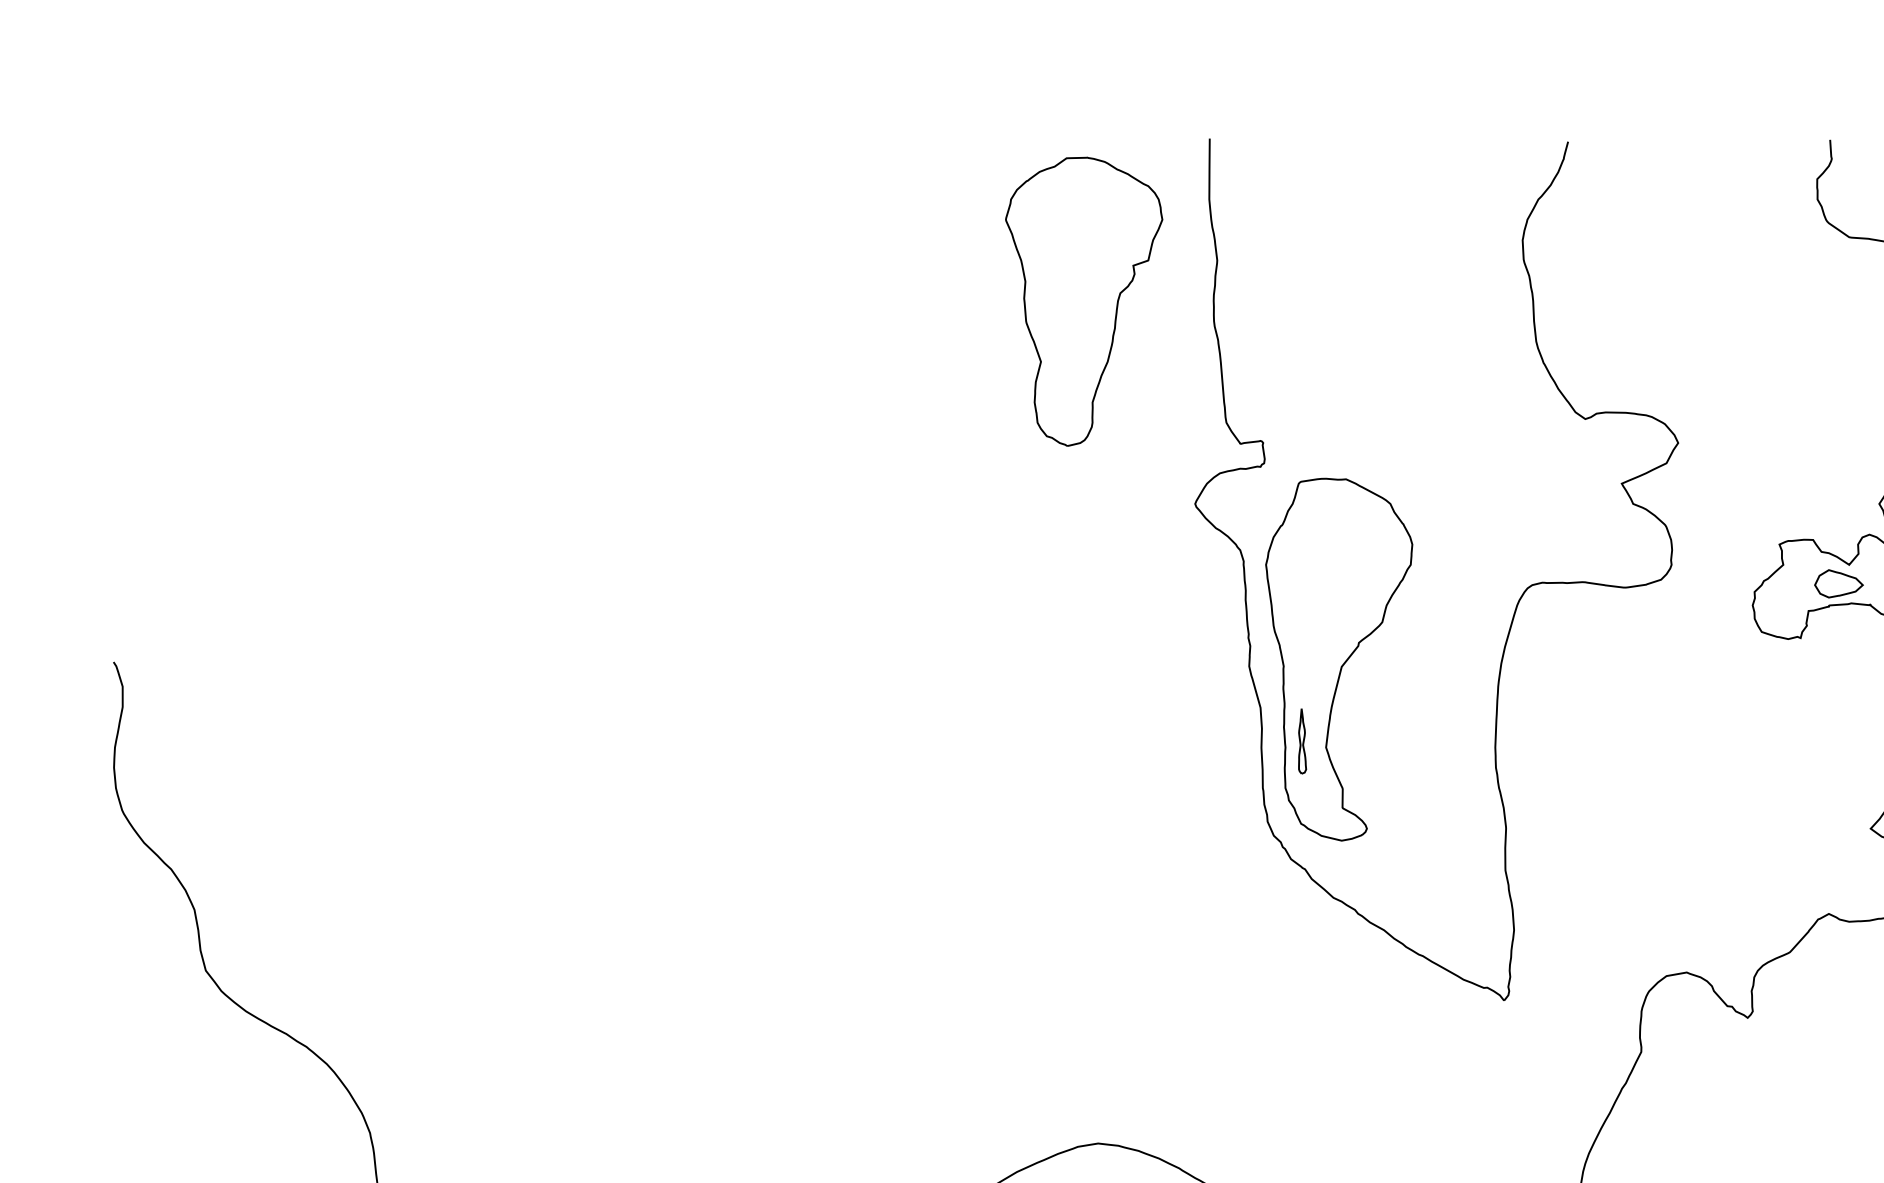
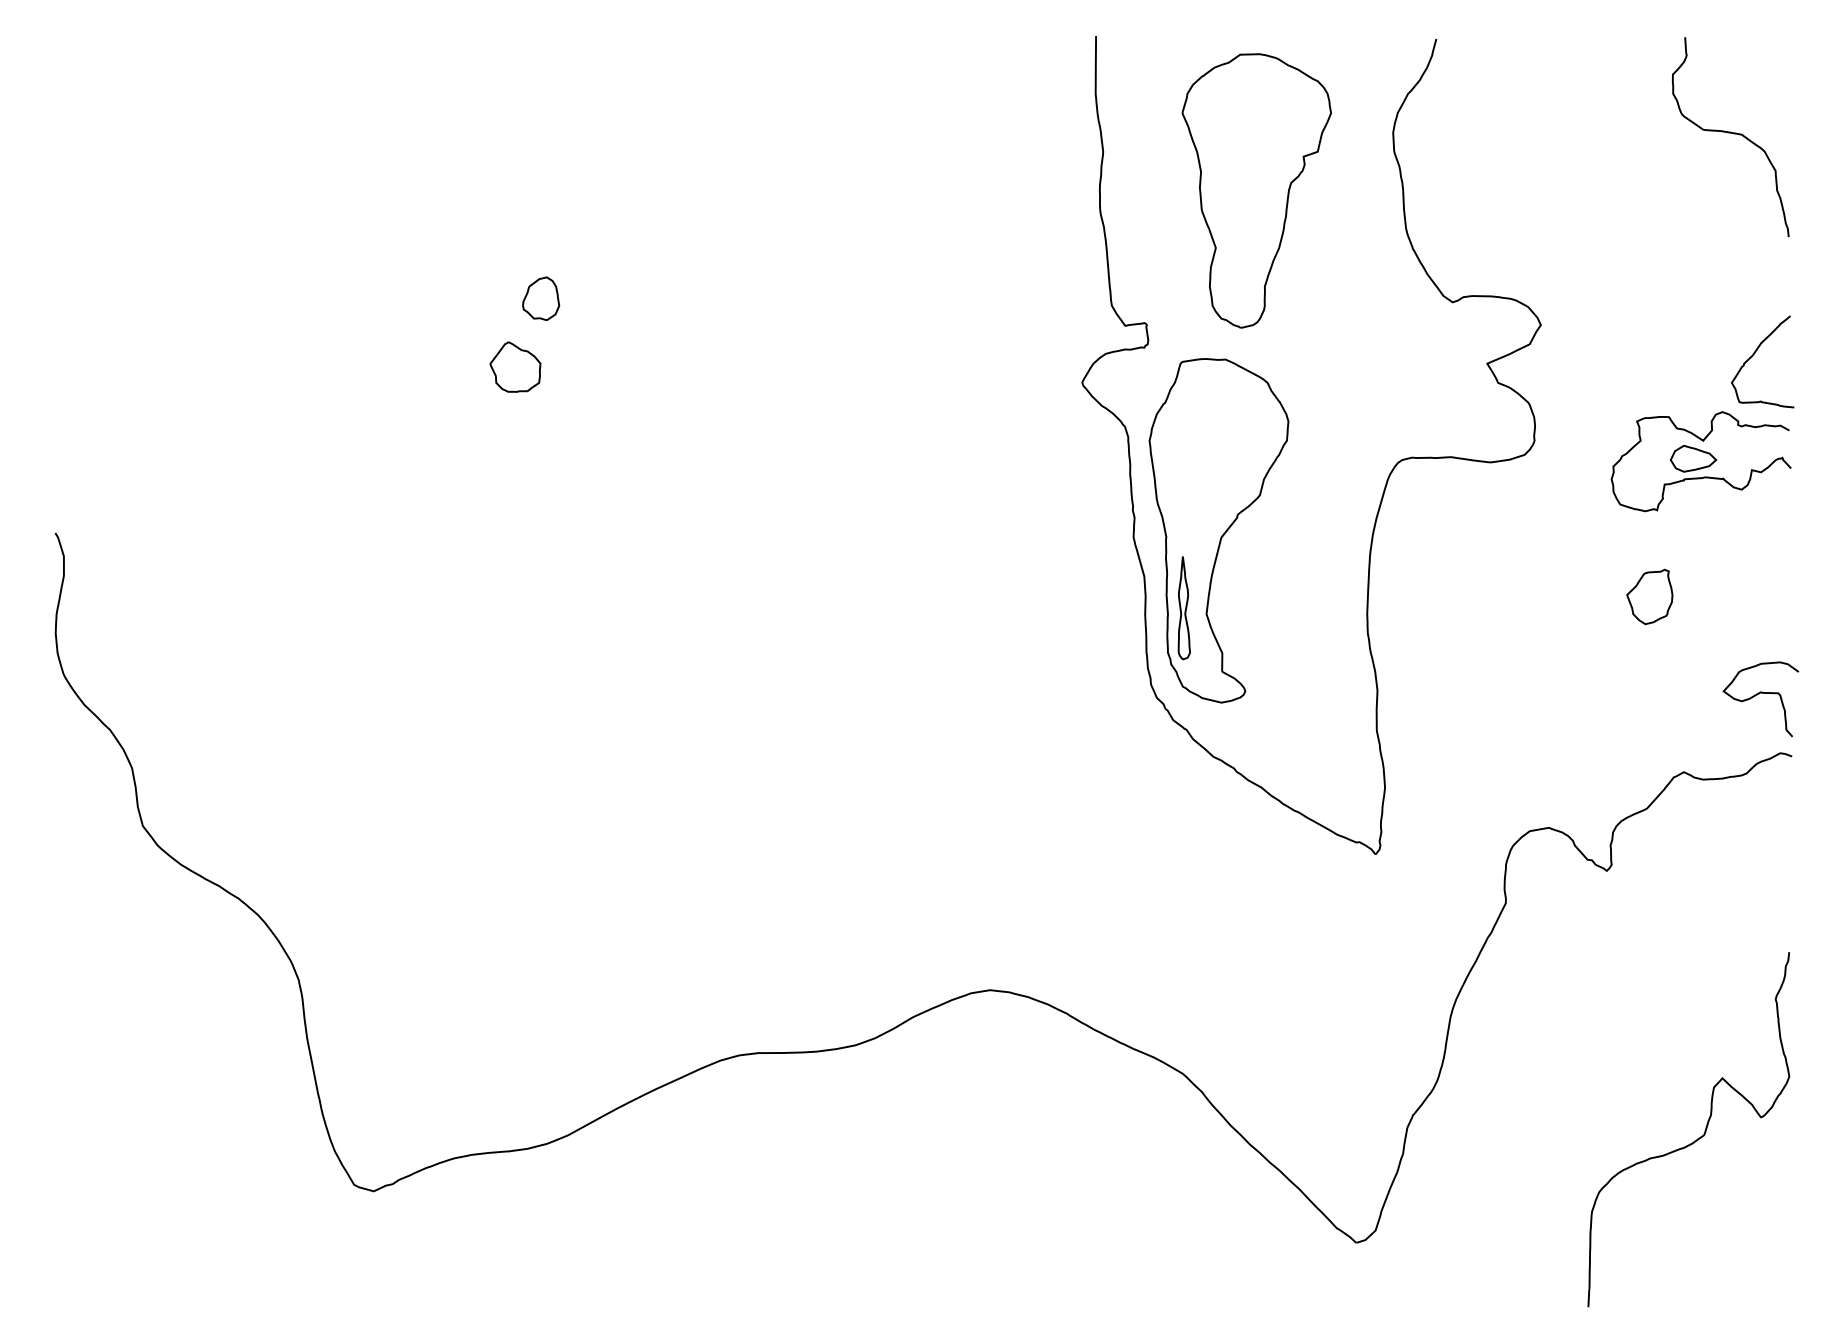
part: (1083, 301) -> (1256, 190), moved
part: (625, 415) -> (541, 298), added
part: (598, 486) -> (515, 366), added
part: (1792, 728) -> (1649, 596), added
part: (1301, 741) -> (1183, 608), size x1.67

